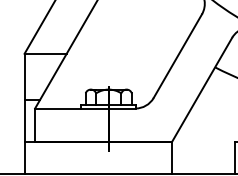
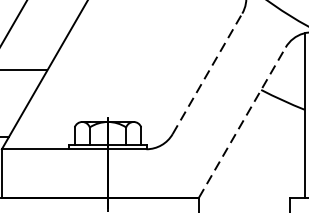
line: (178, 55) -> (208, 72), solid -> dashed
line: (202, 89) -> (243, 121), solid -> dashed

